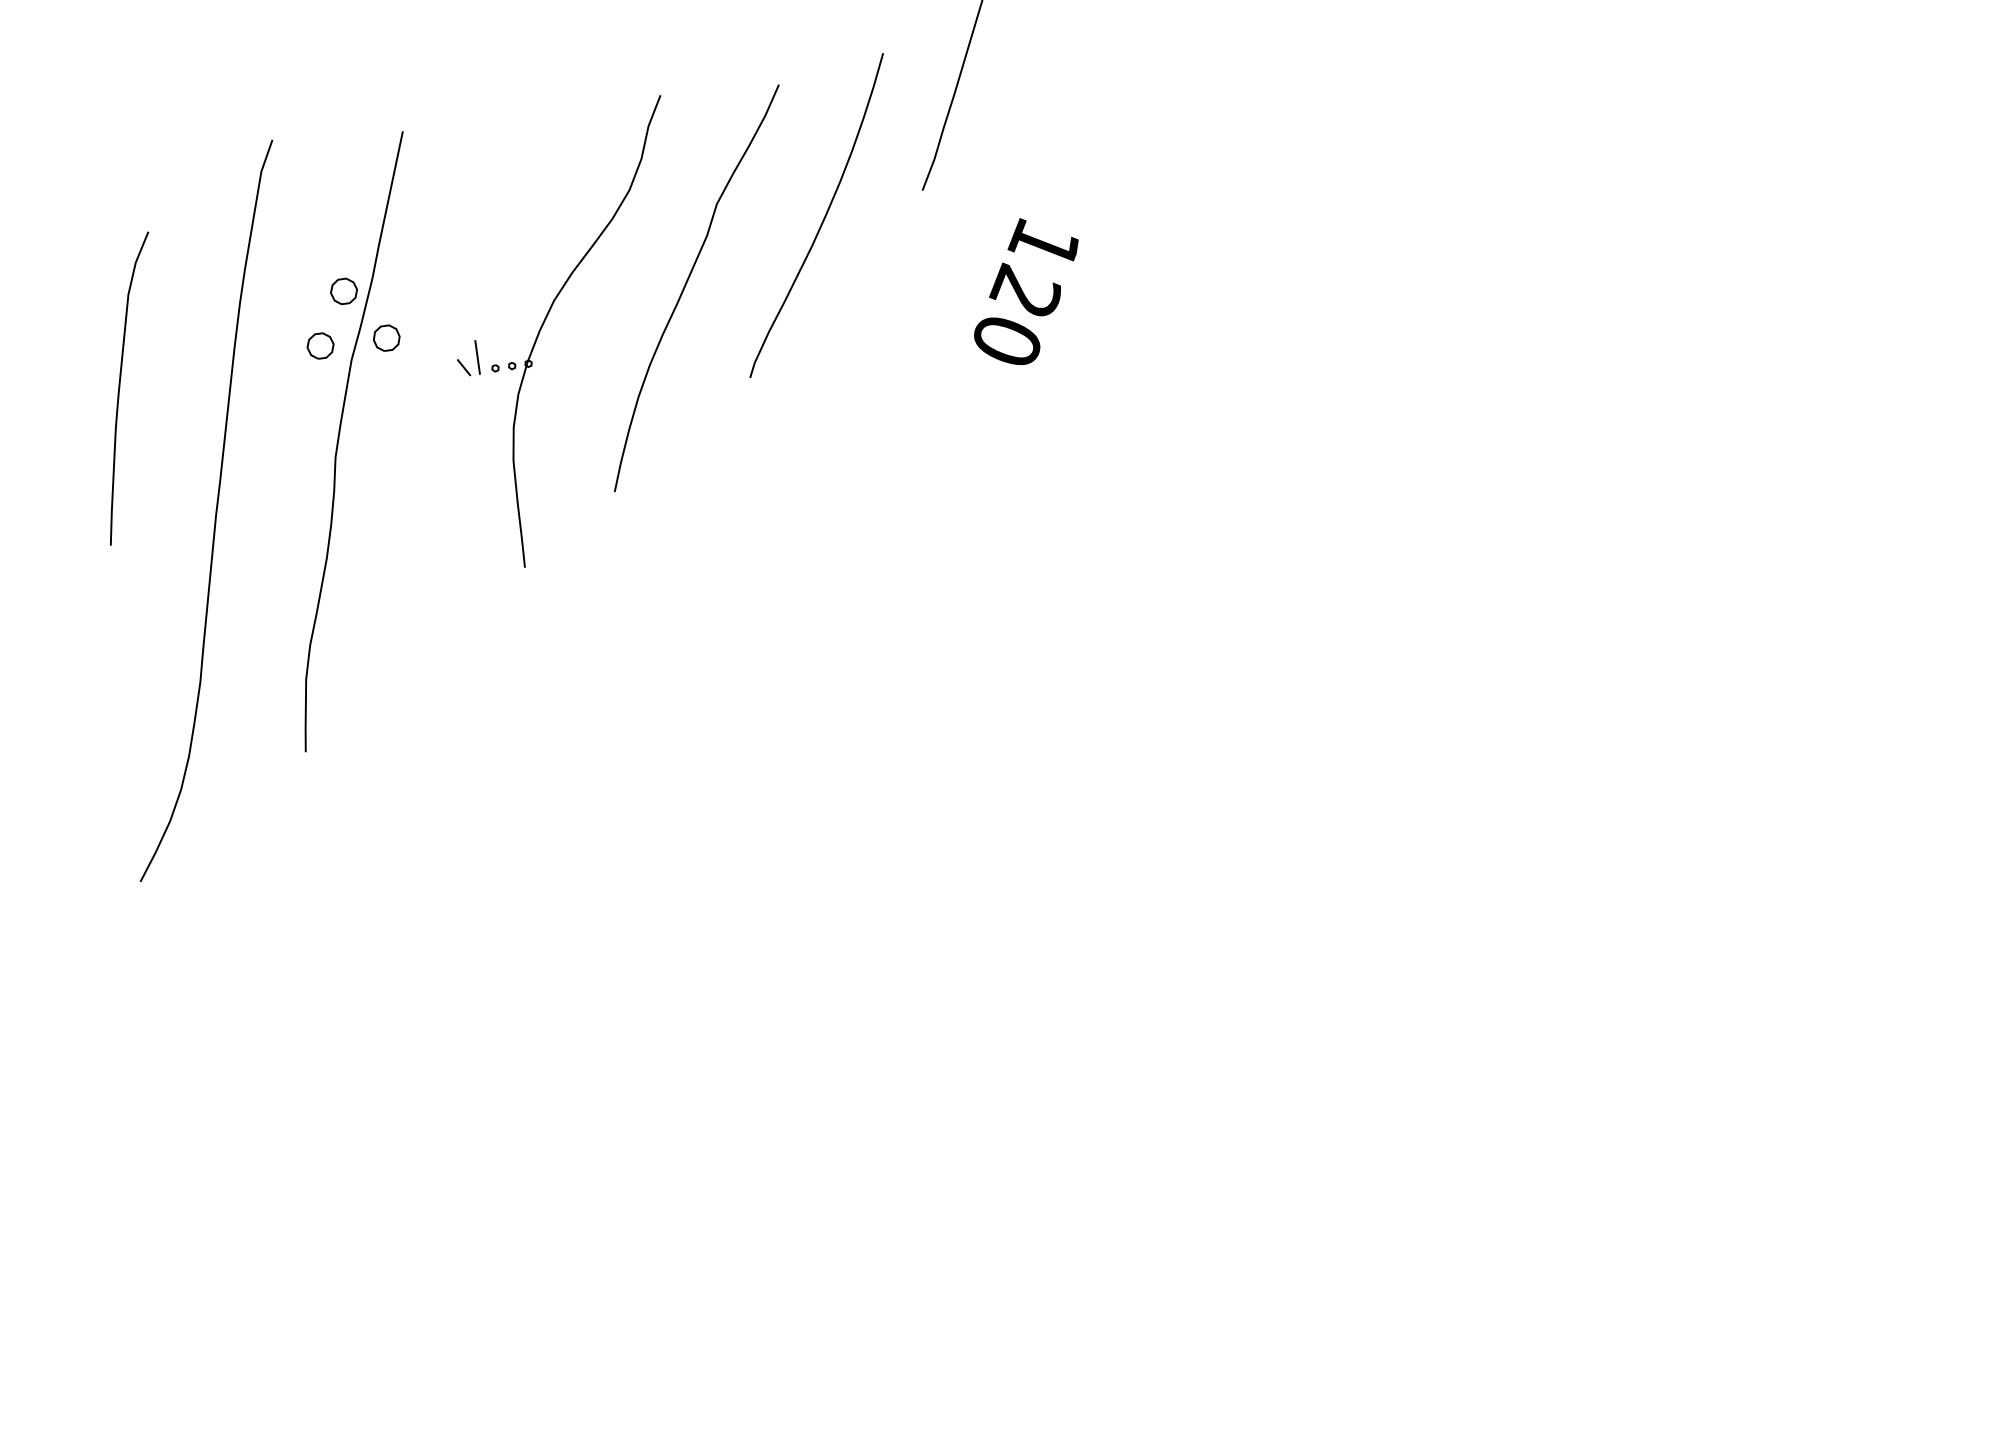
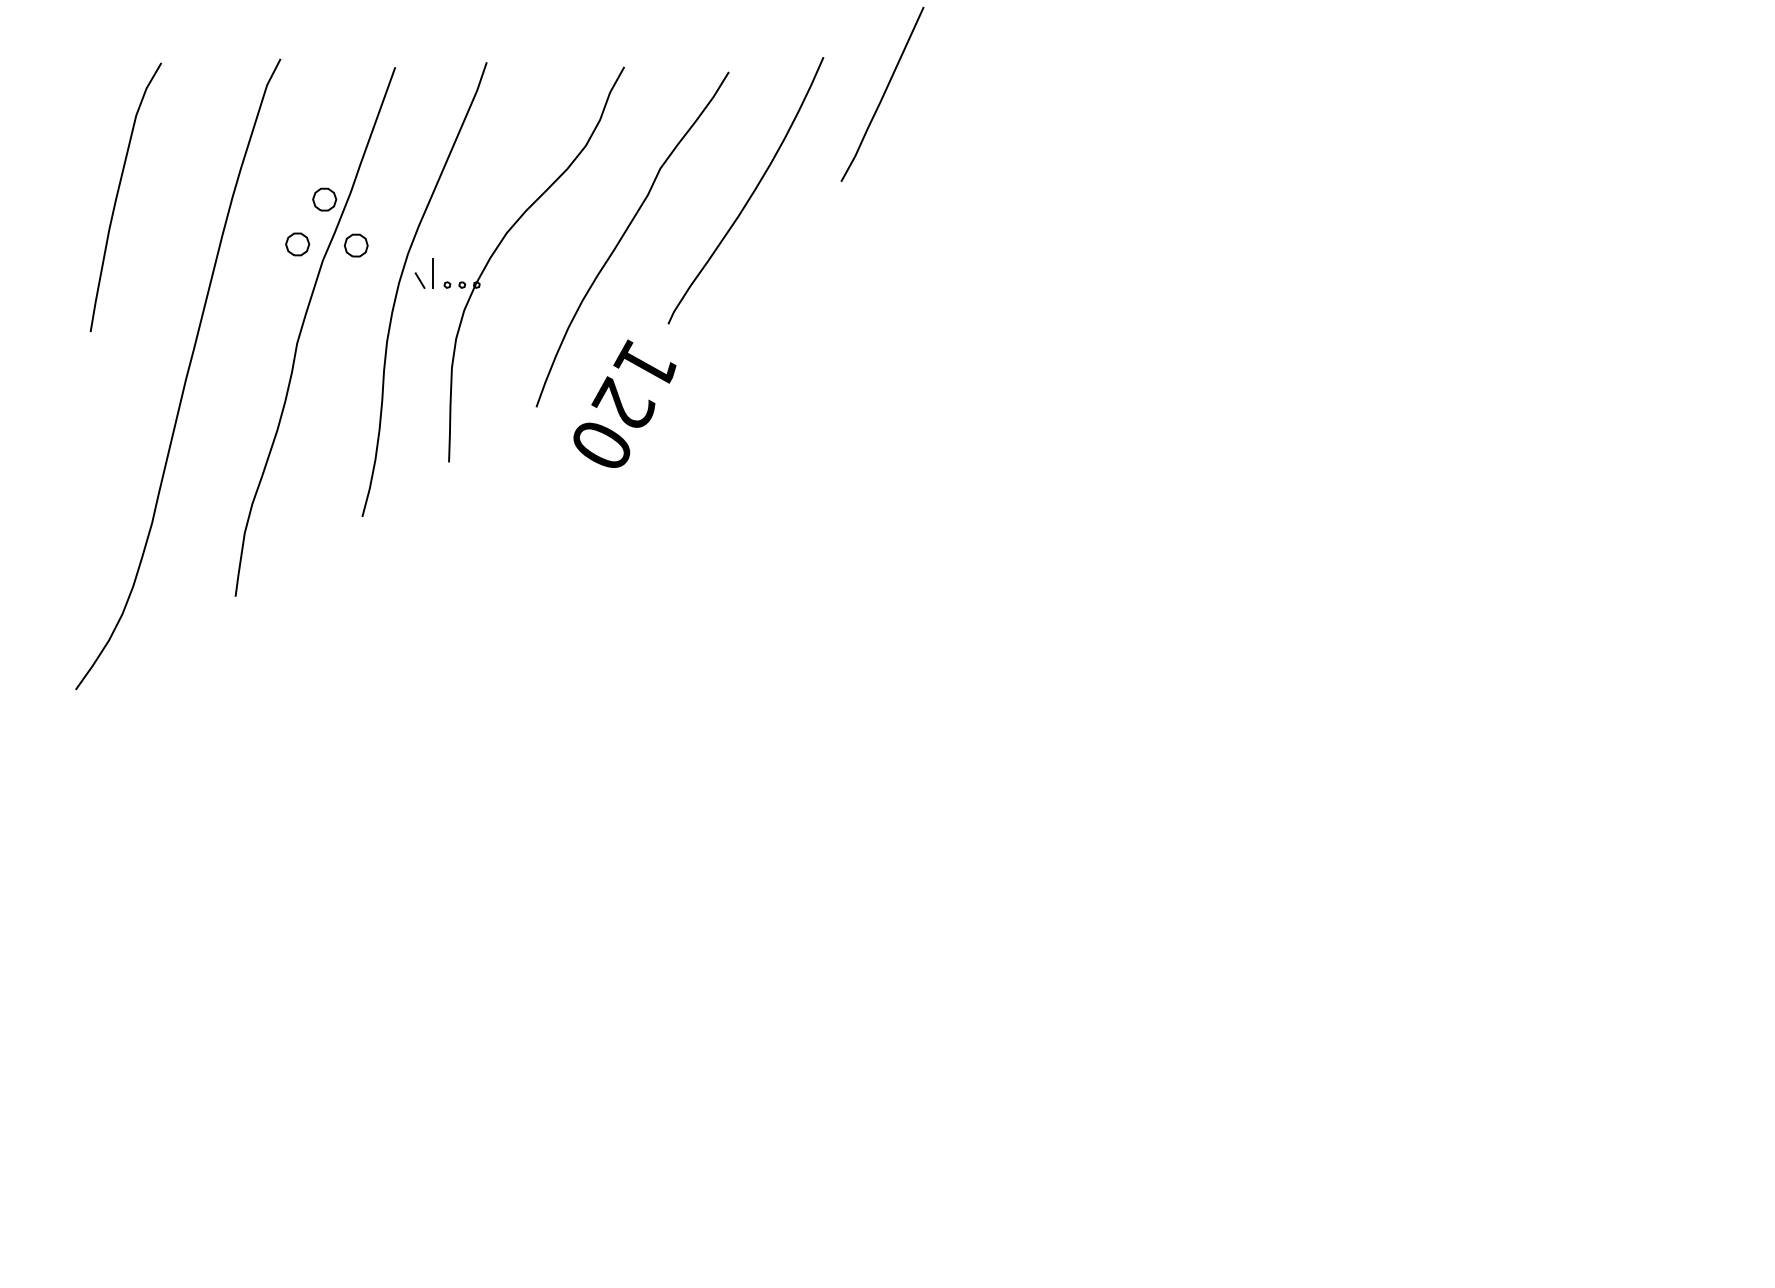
text: (1026, 290) -> (624, 403), moved
curve: (442, 372) -> (400, 282), added
curve: (120, 386) -> (118, 194), moved

